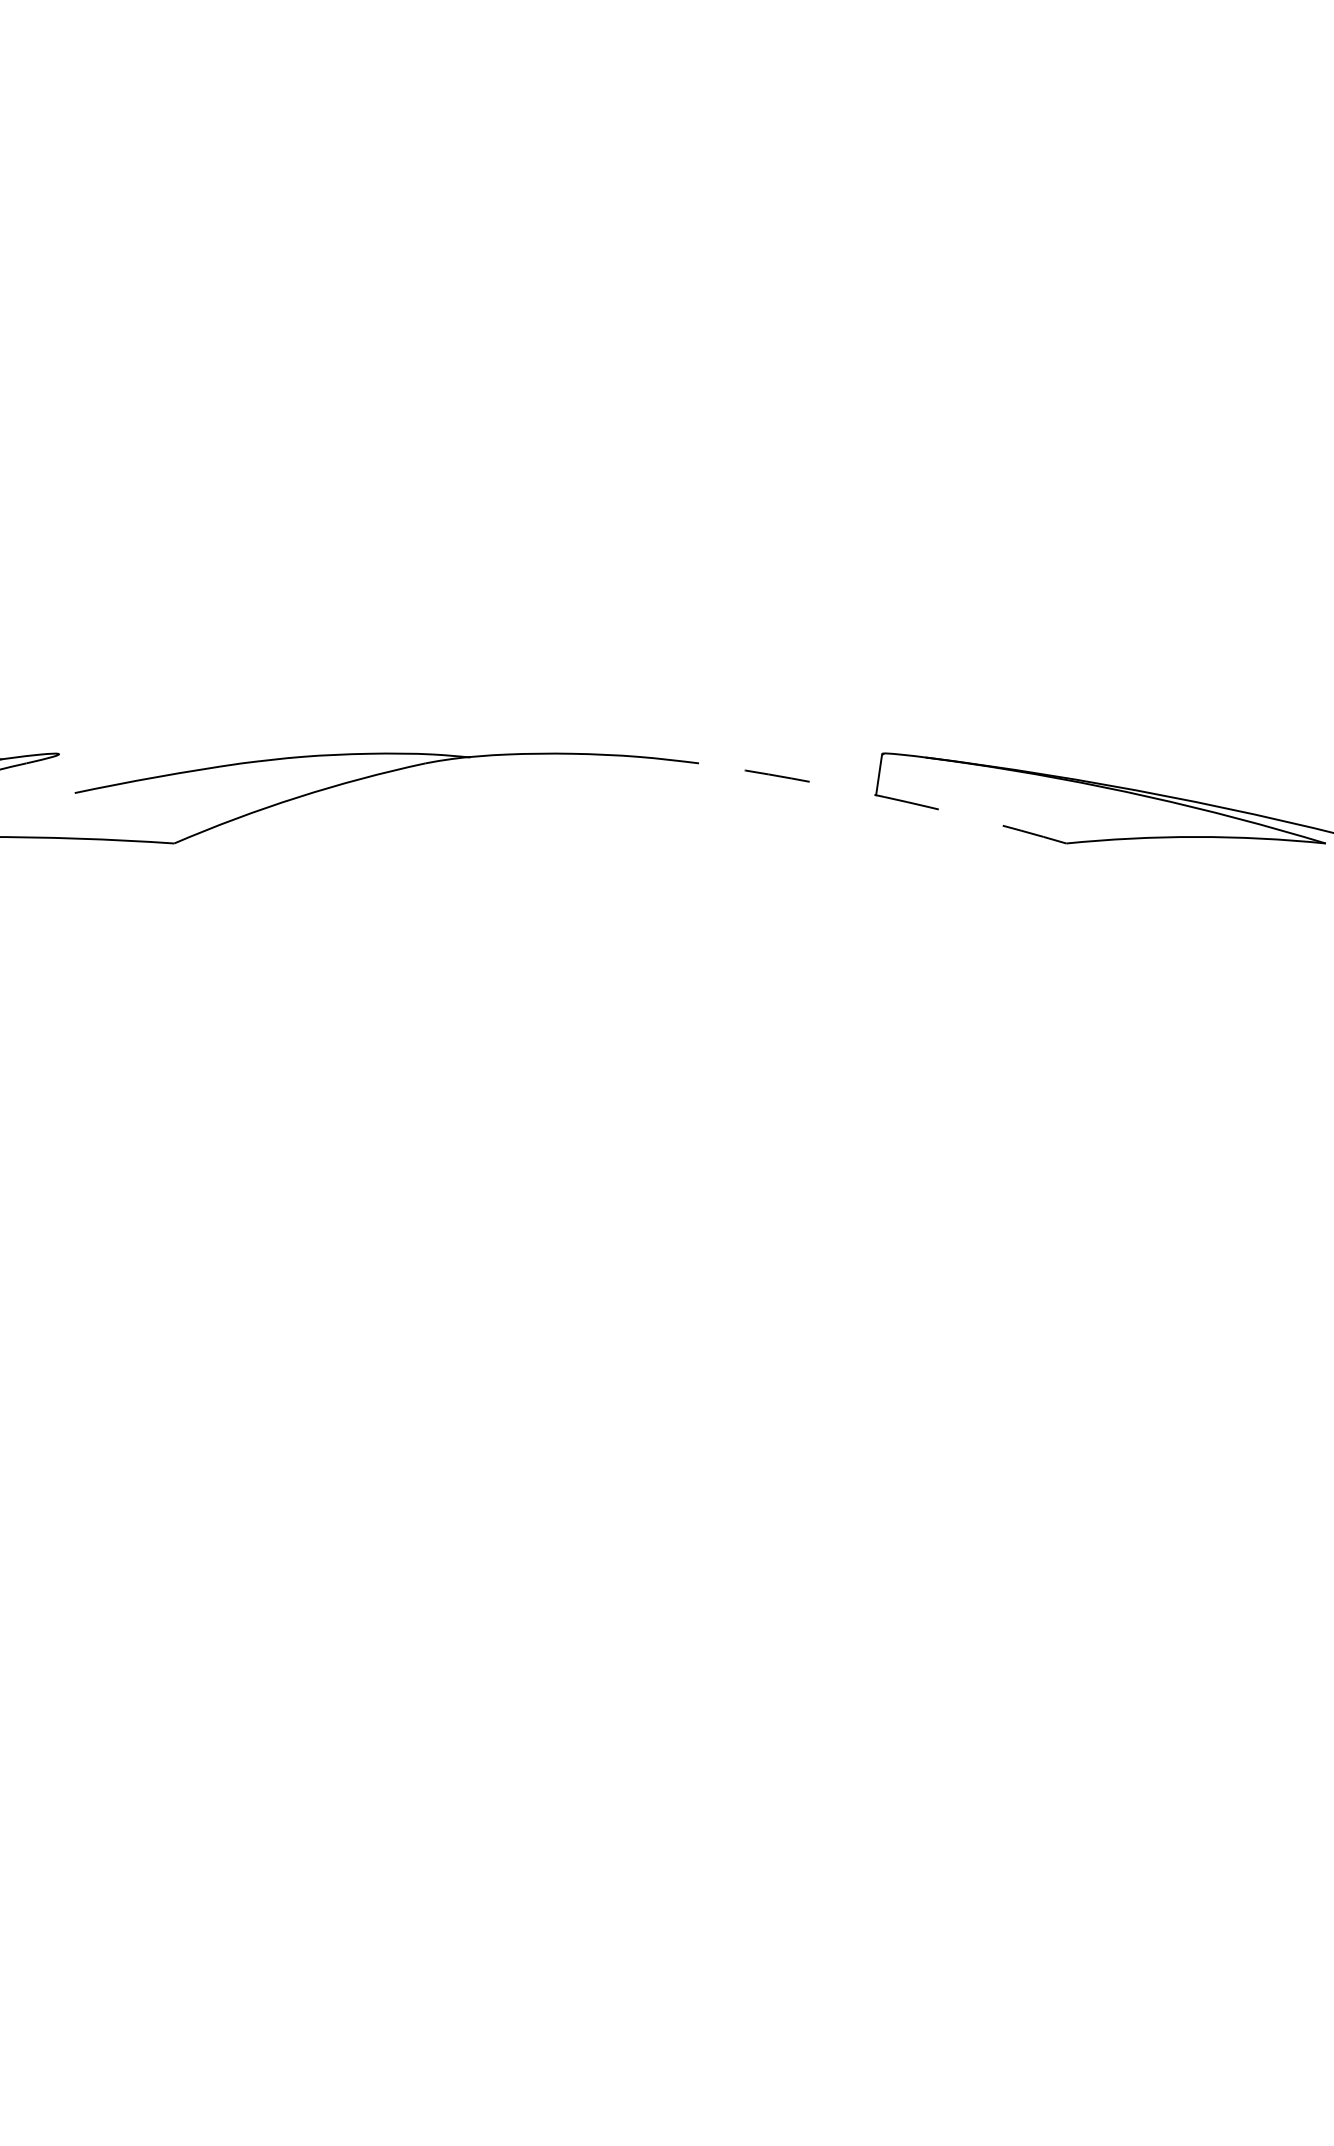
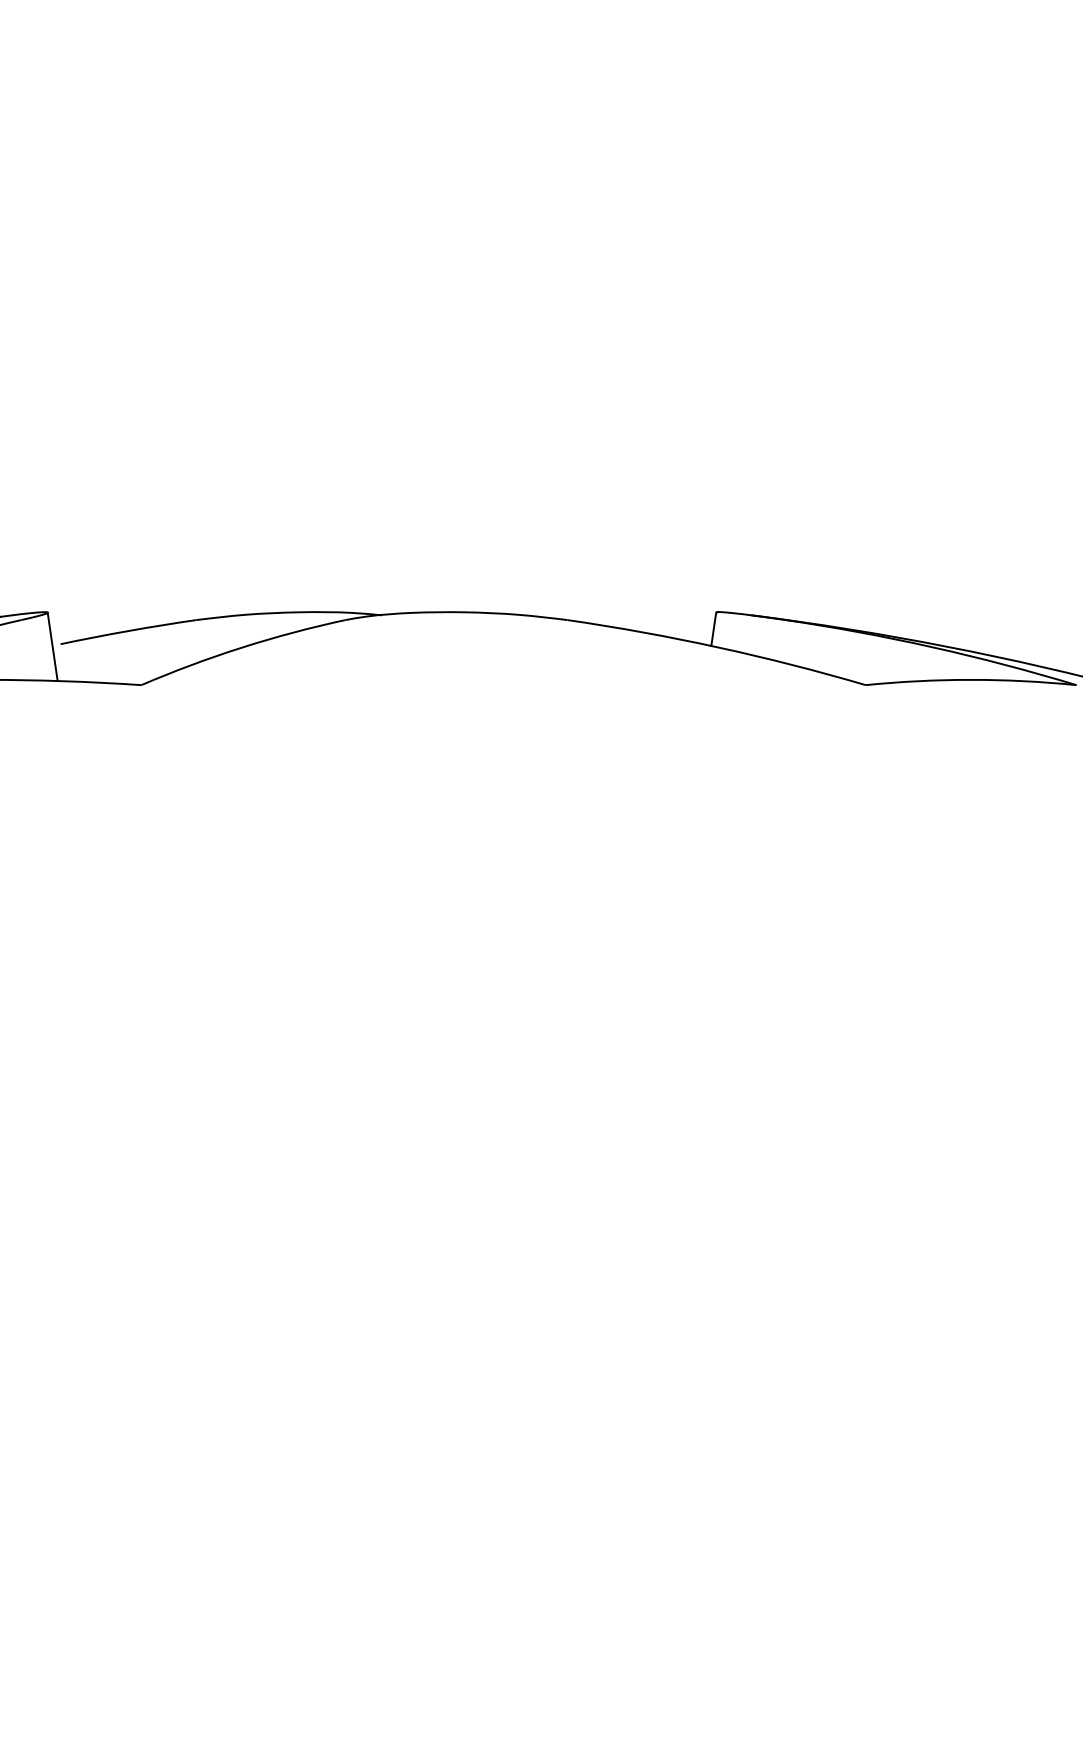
line: (64, 796) -> (52, 646), added
arc: (884, 796) -> (718, 646), dashed -> solid

